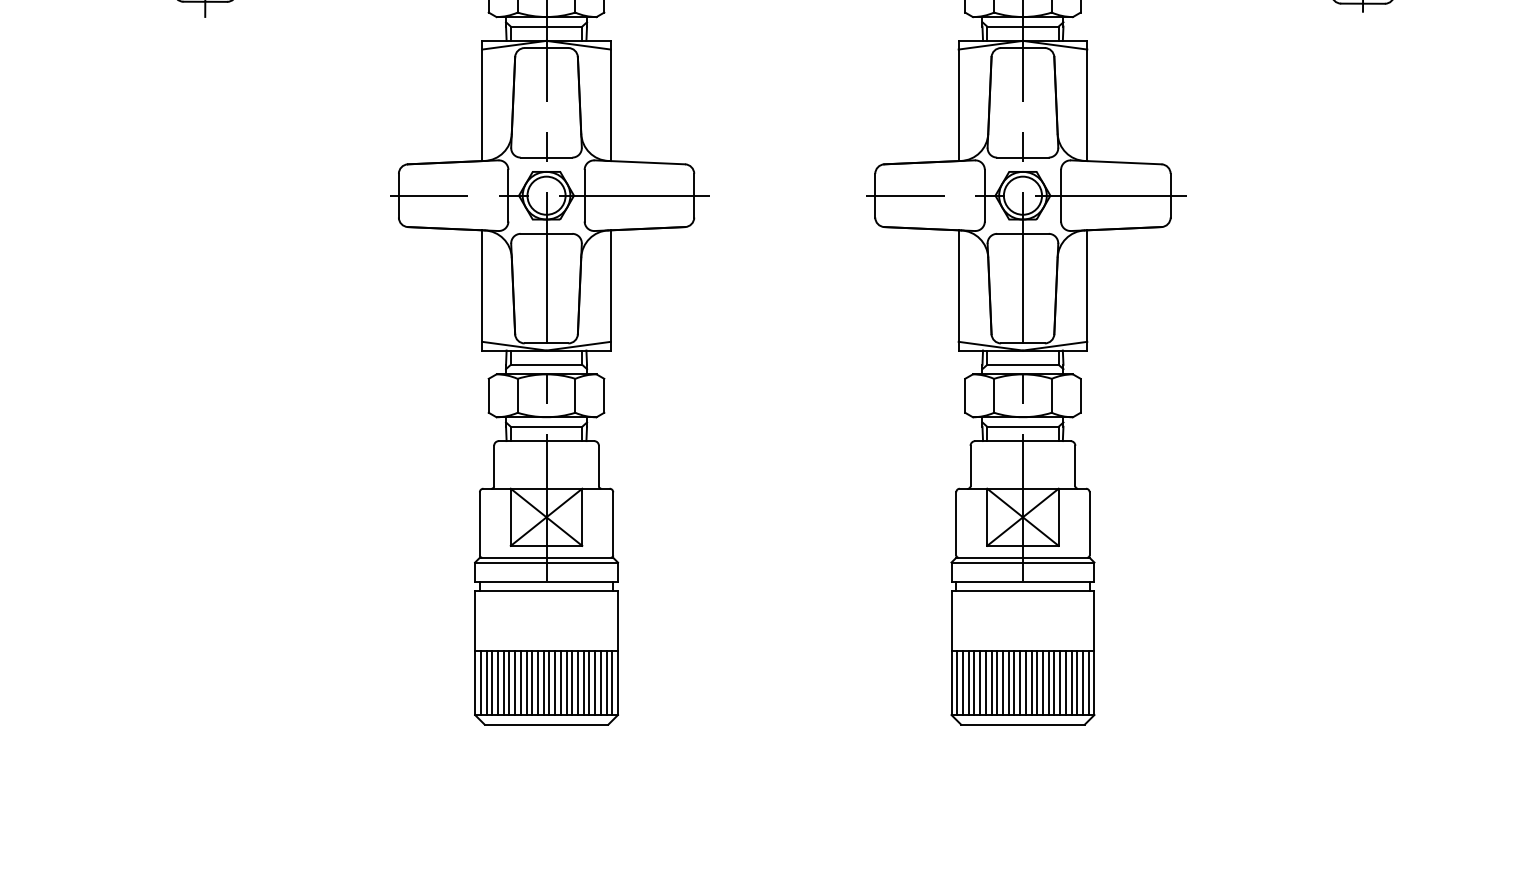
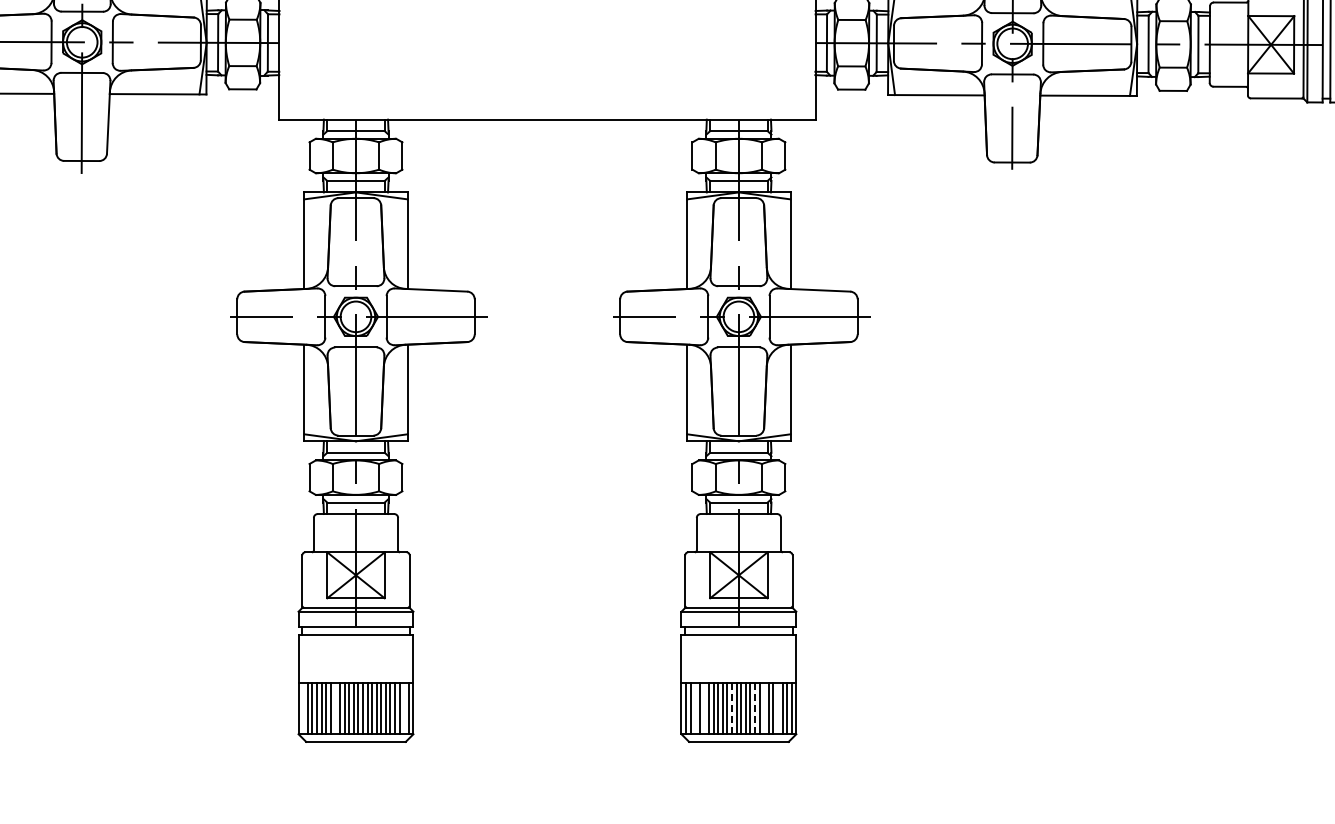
line: (481, 682) -> (303, 708), removed
line: (521, 682) -> (335, 708), removed
line: (606, 682) -> (404, 708), removed
line: (968, 682) -> (695, 708), removed
line: (980, 682) -> (704, 708), removed
line: (1014, 682) -> (732, 708), solid -> dashed
line: (1043, 682) -> (755, 708), solid -> dashed
line: (1054, 682) -> (764, 708), removed
line: (1070, 682) -> (777, 708), removed

